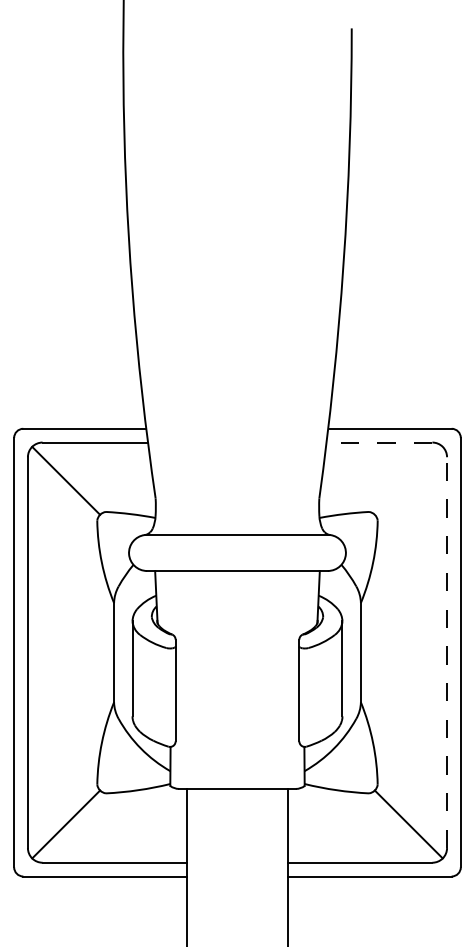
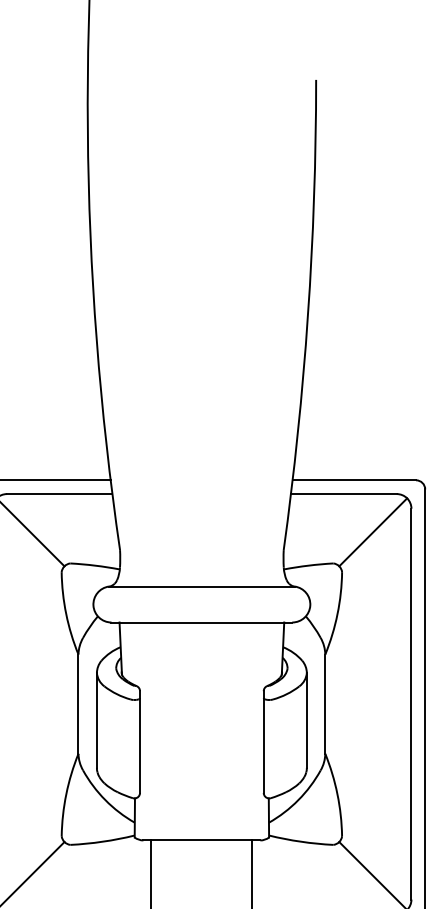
line: (379, 442) -> (343, 494), dashed -> solid
line: (408, 480) -> (372, 532), added
line: (447, 652) -> (411, 704), dashed -> solid

